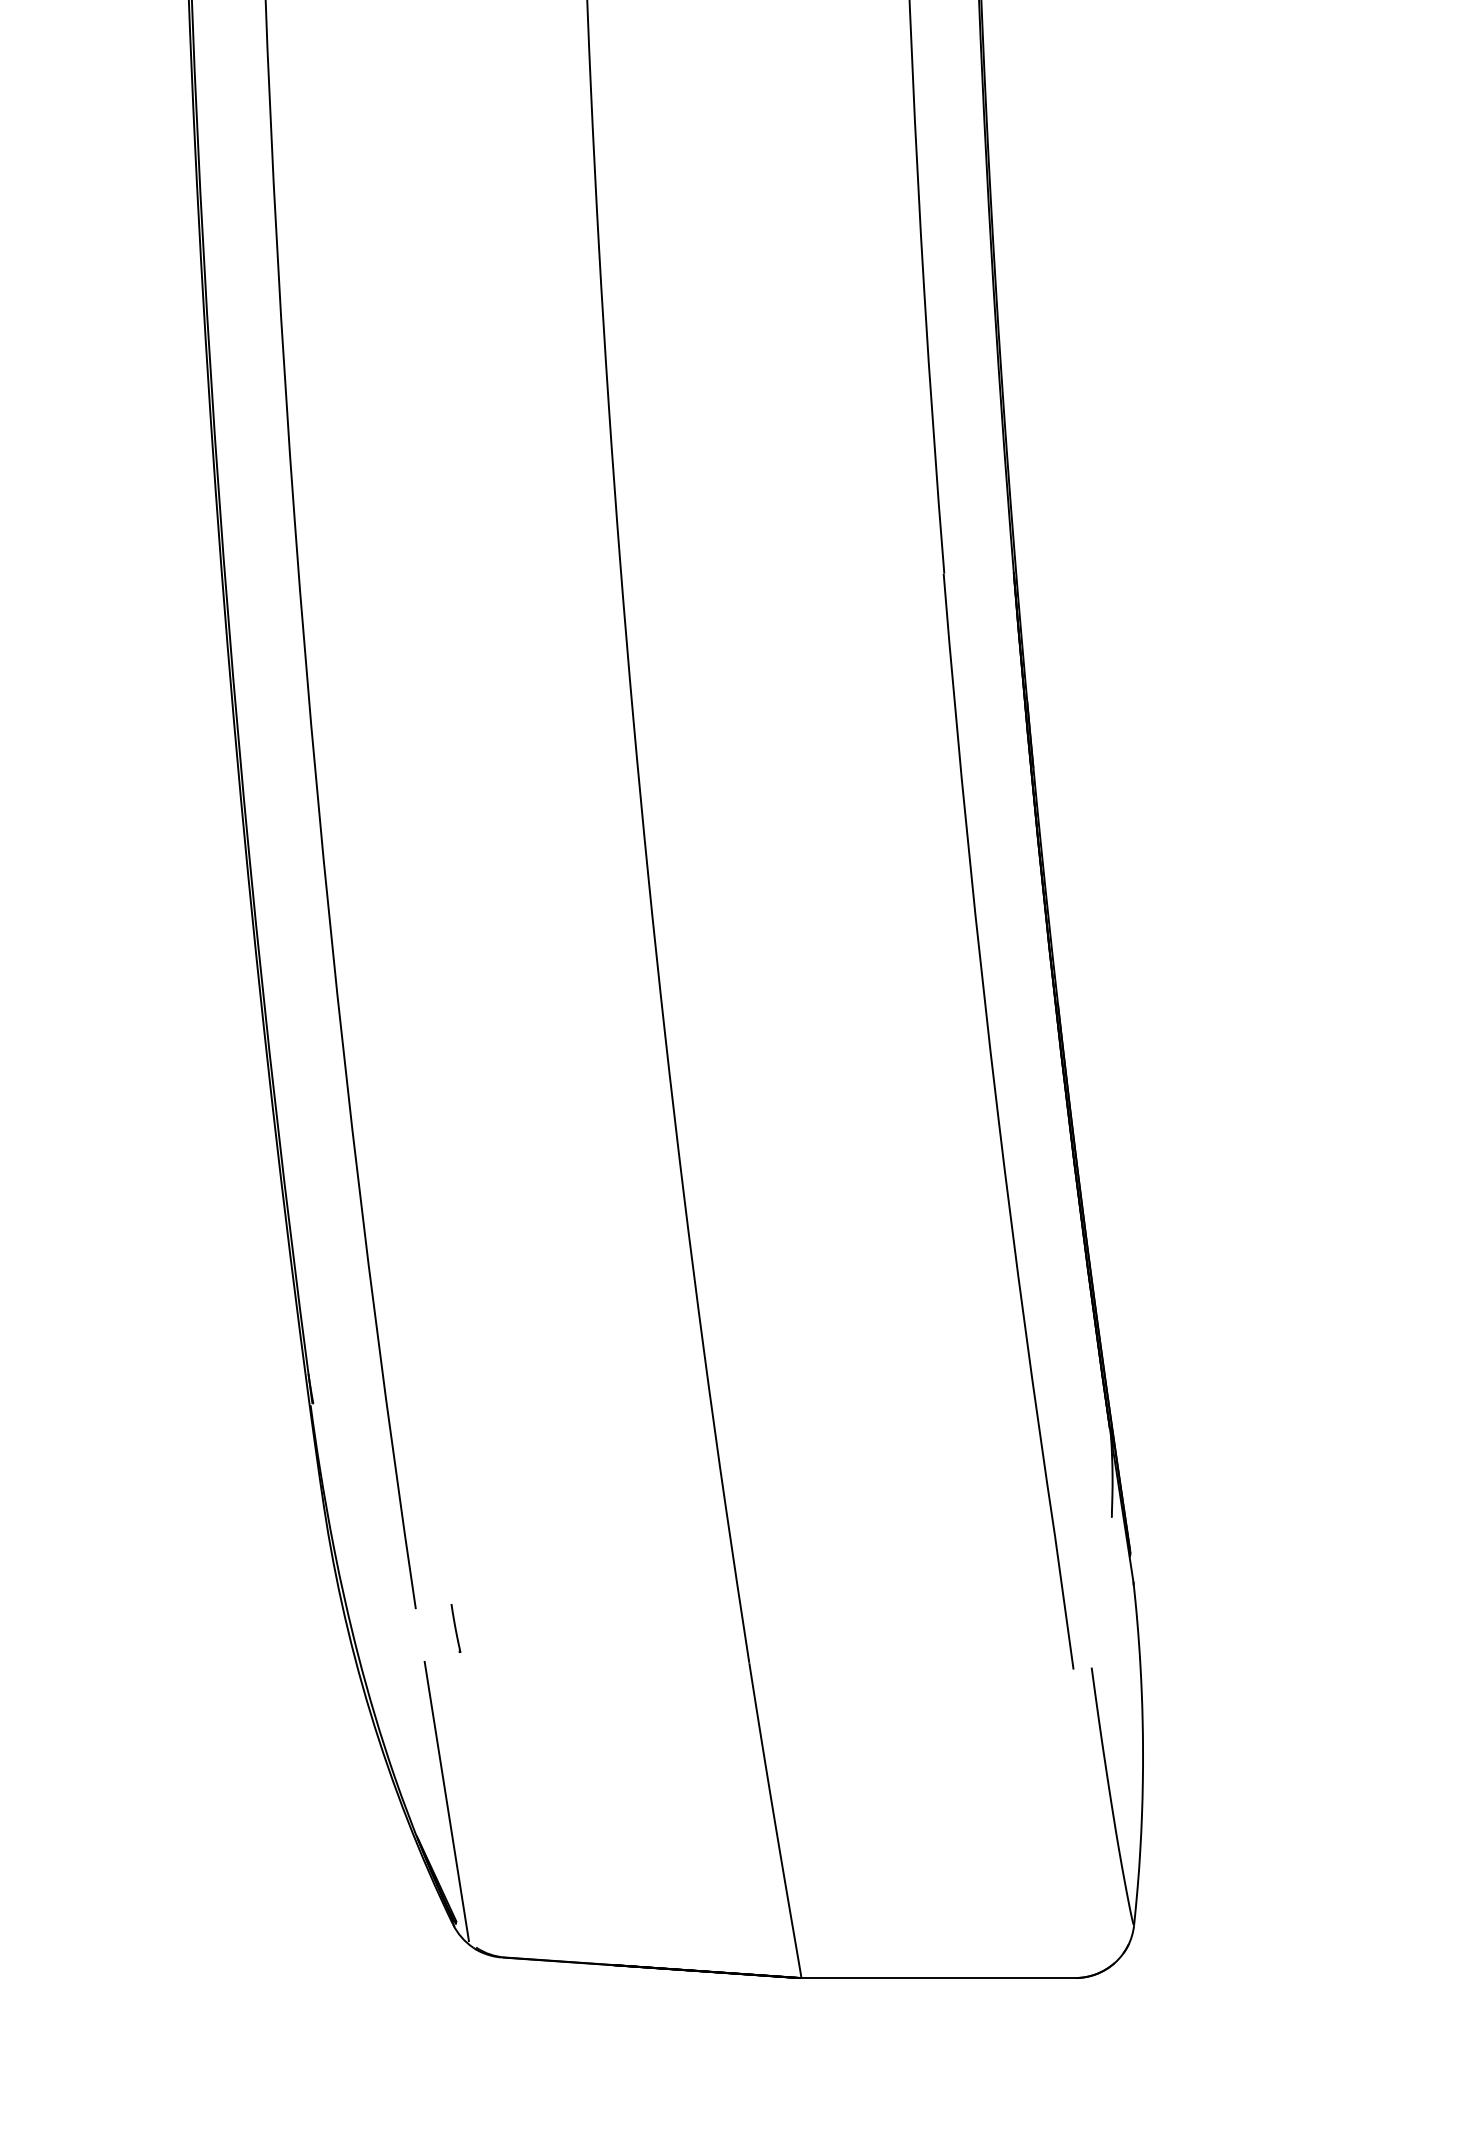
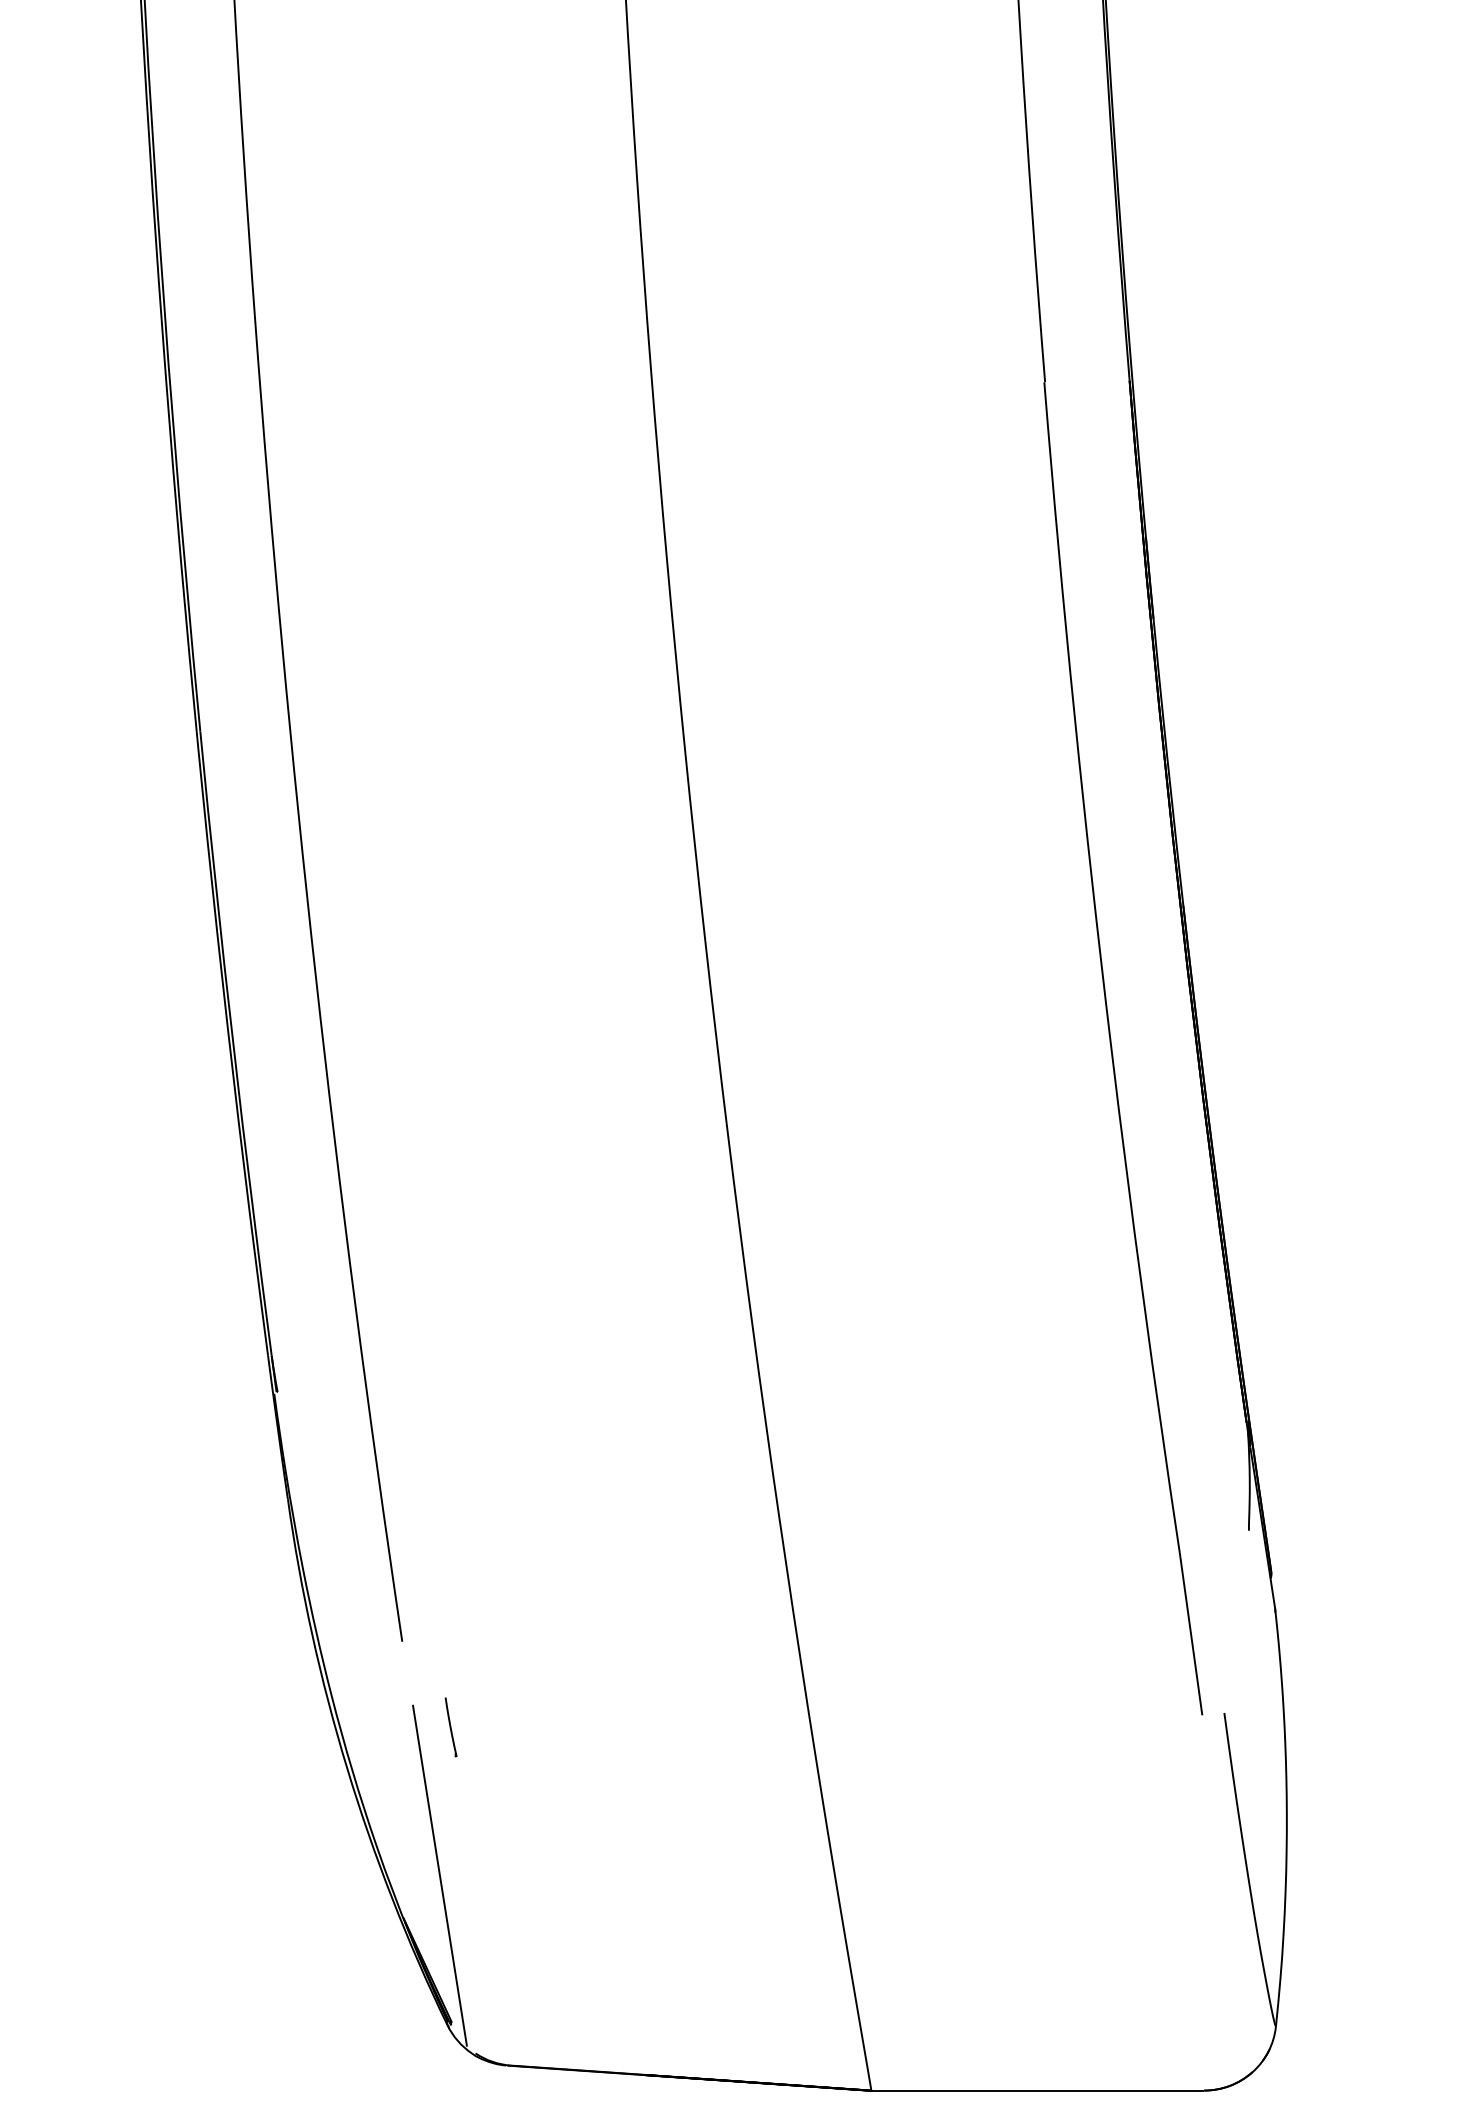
line: (455, 1628) -> (450, 1727), moved

